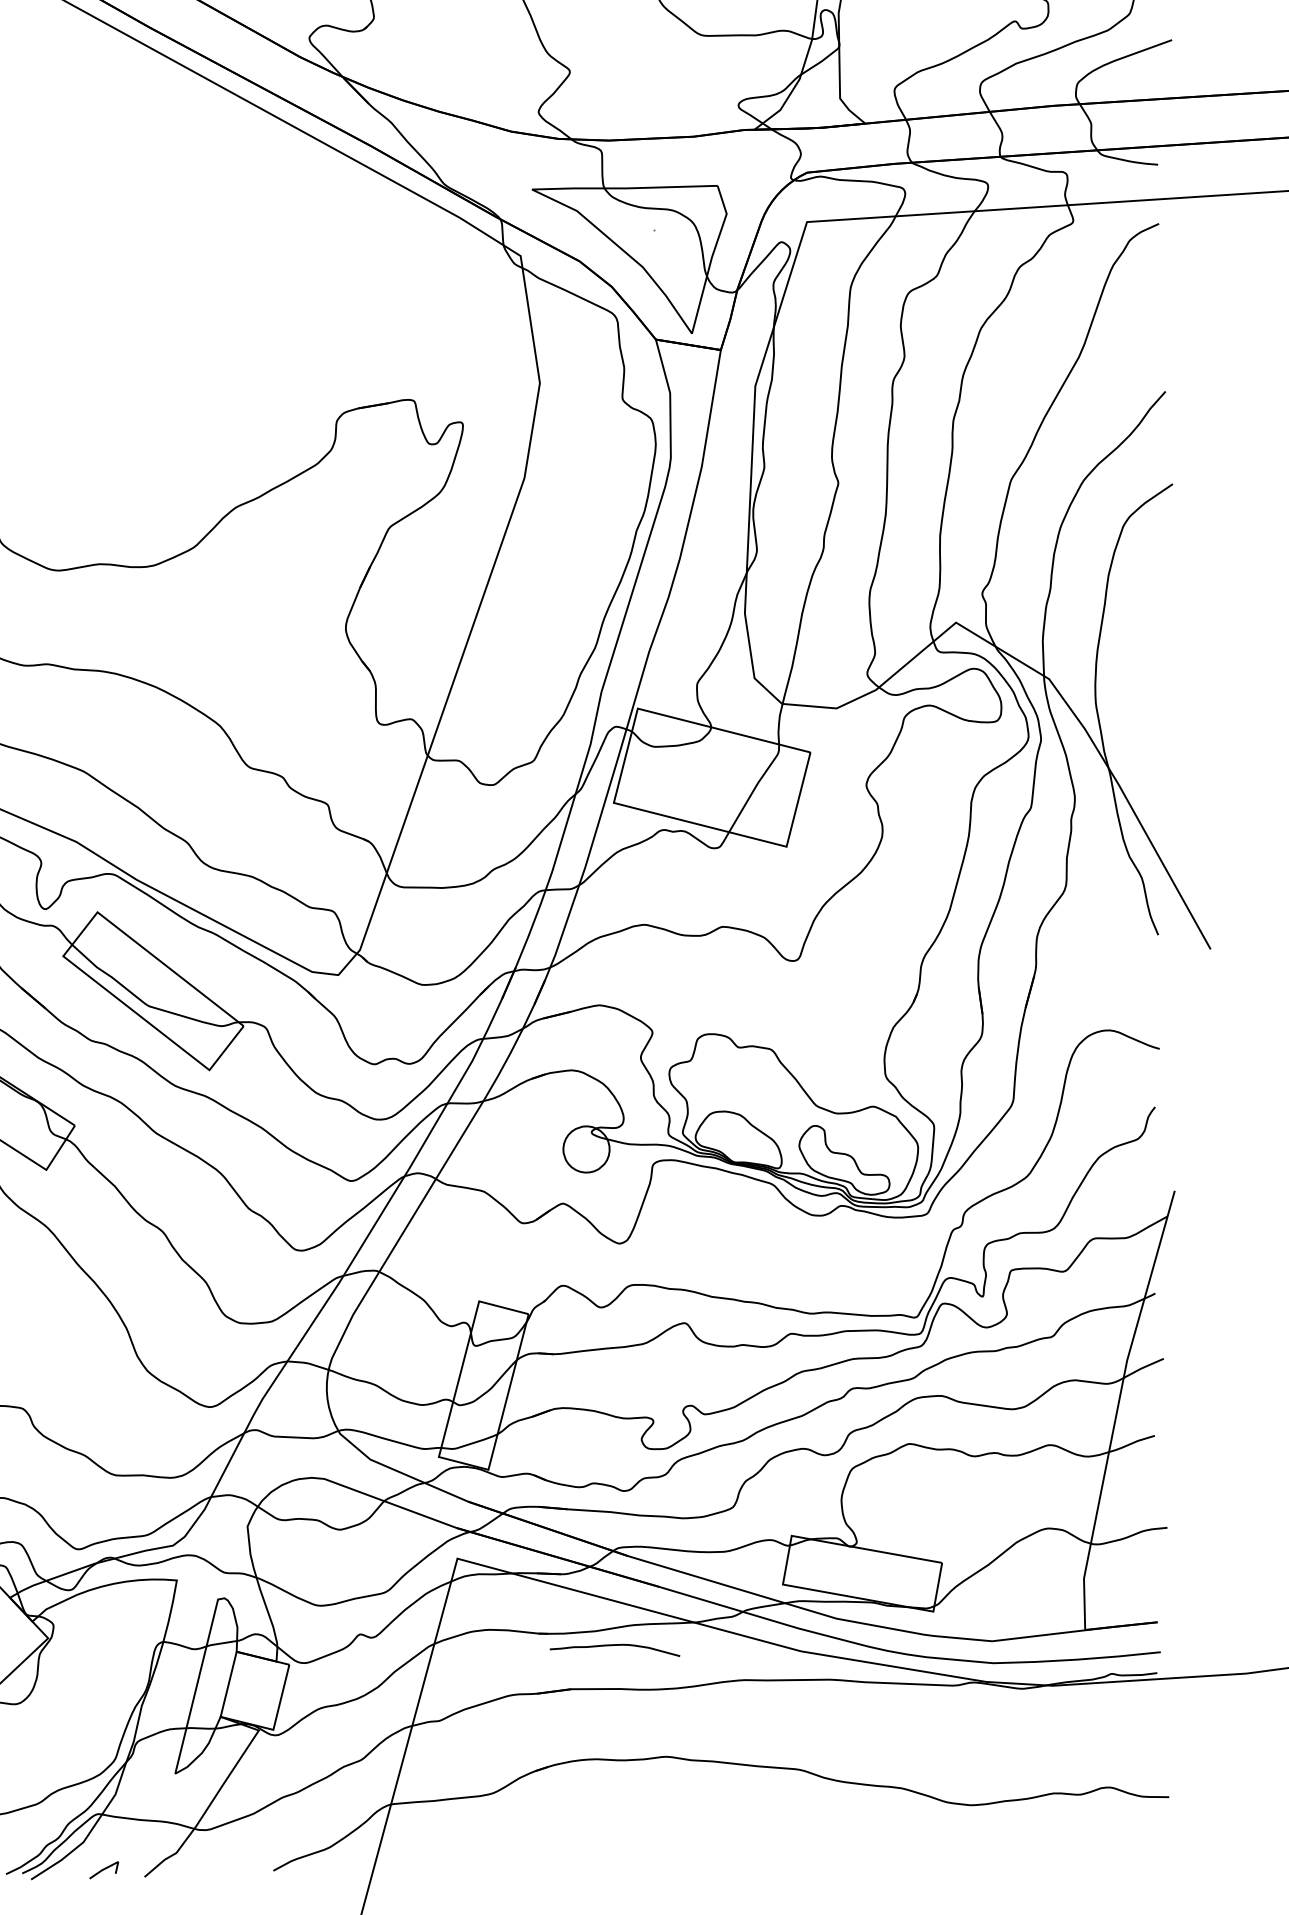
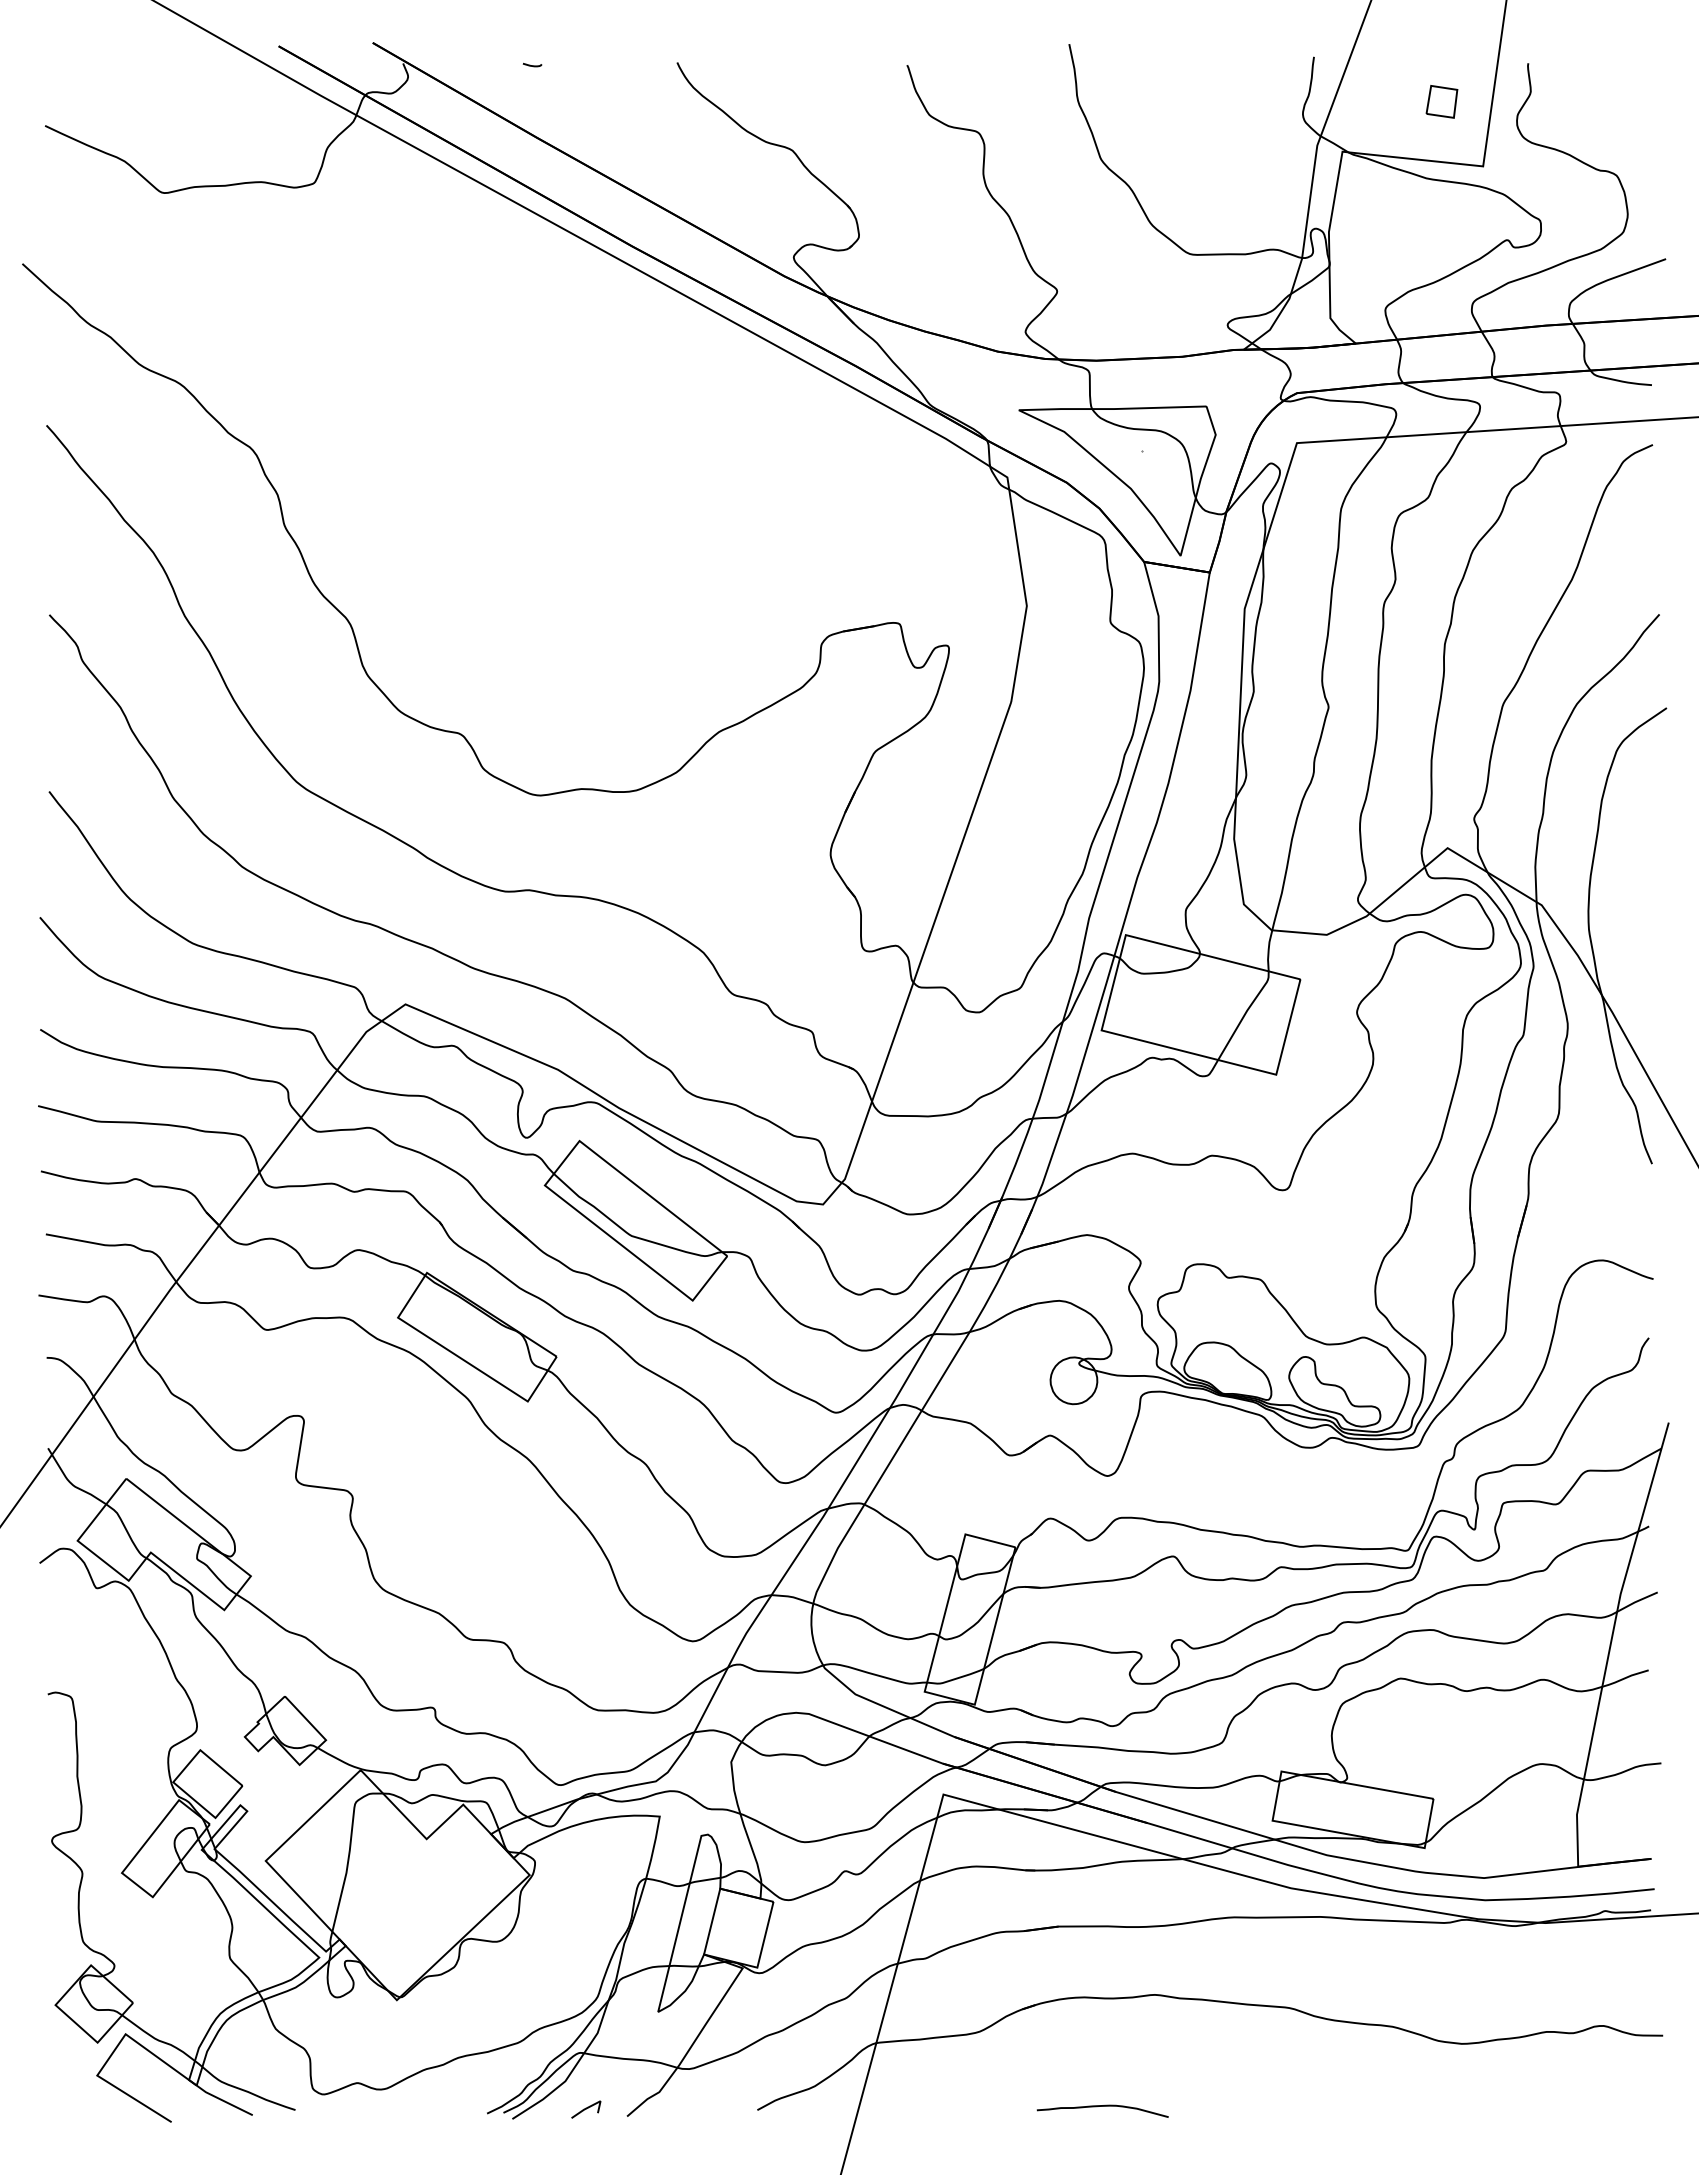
curve: (614, 1645) -> (1102, 2106), moved

